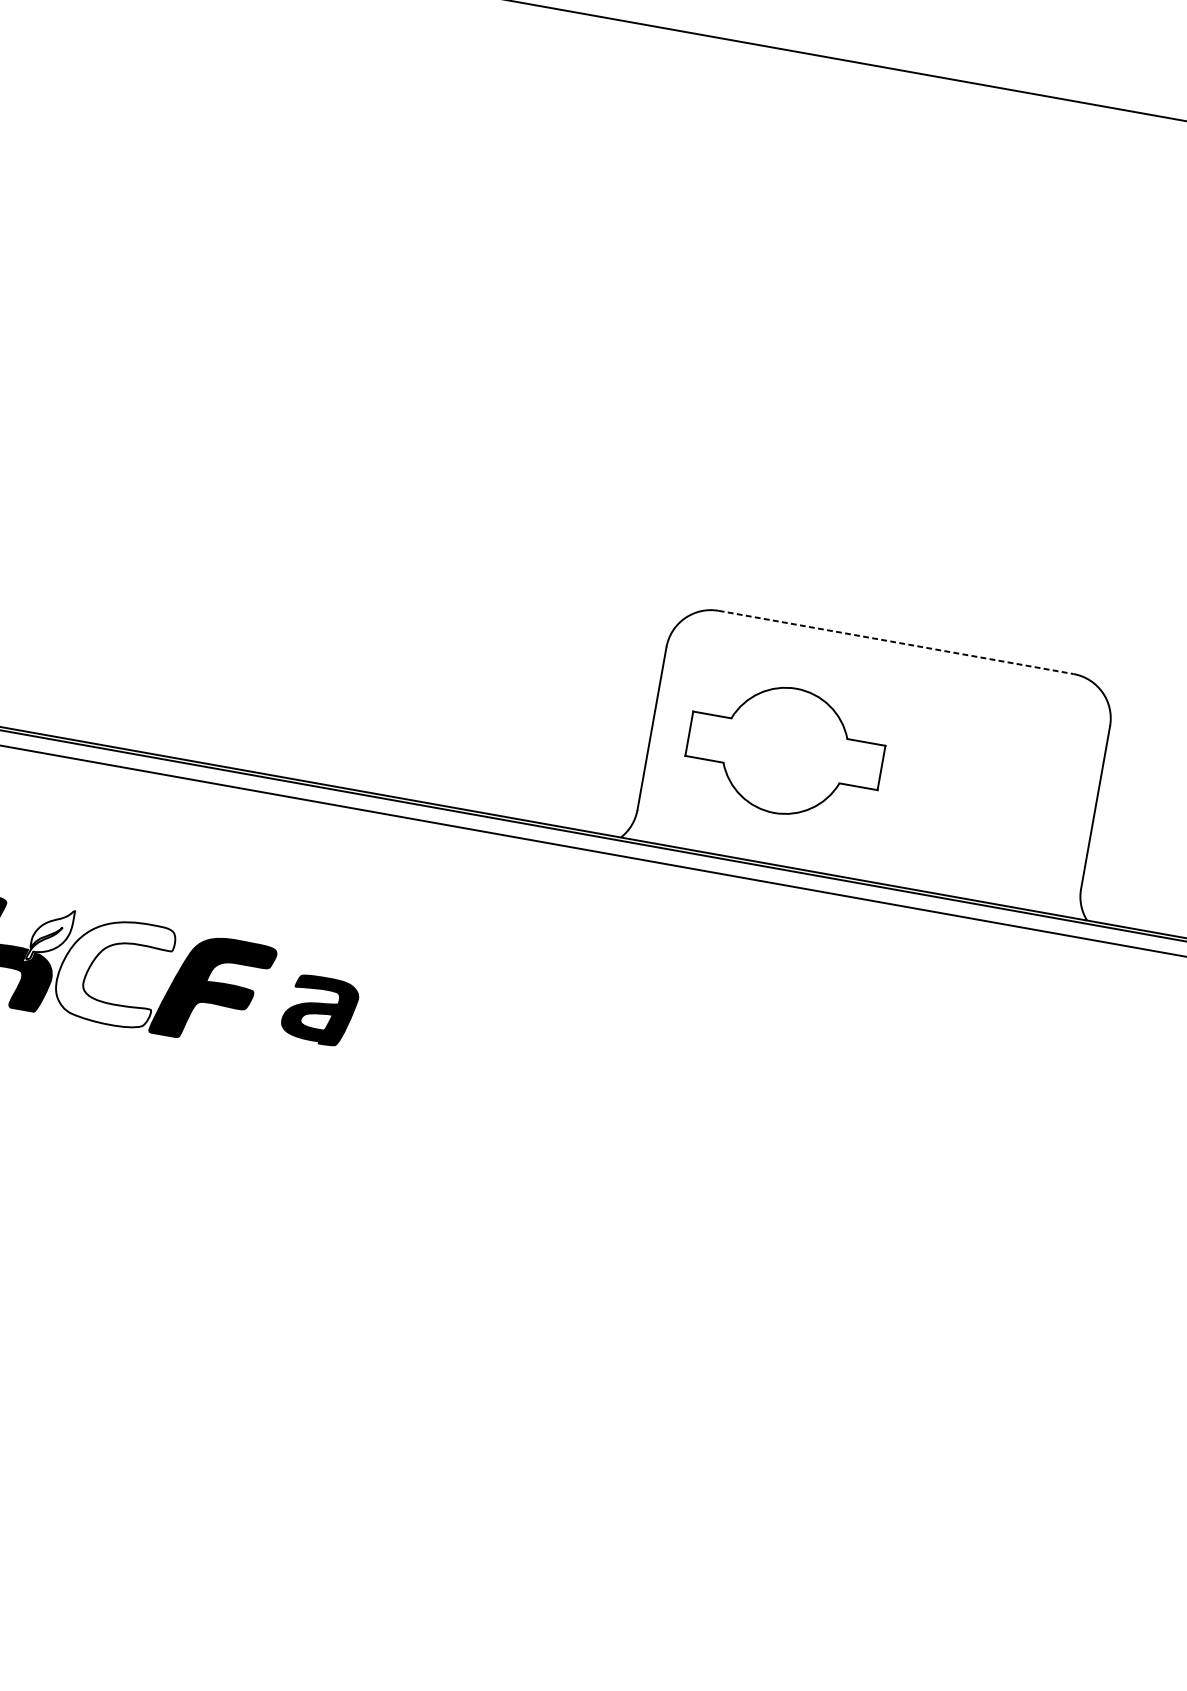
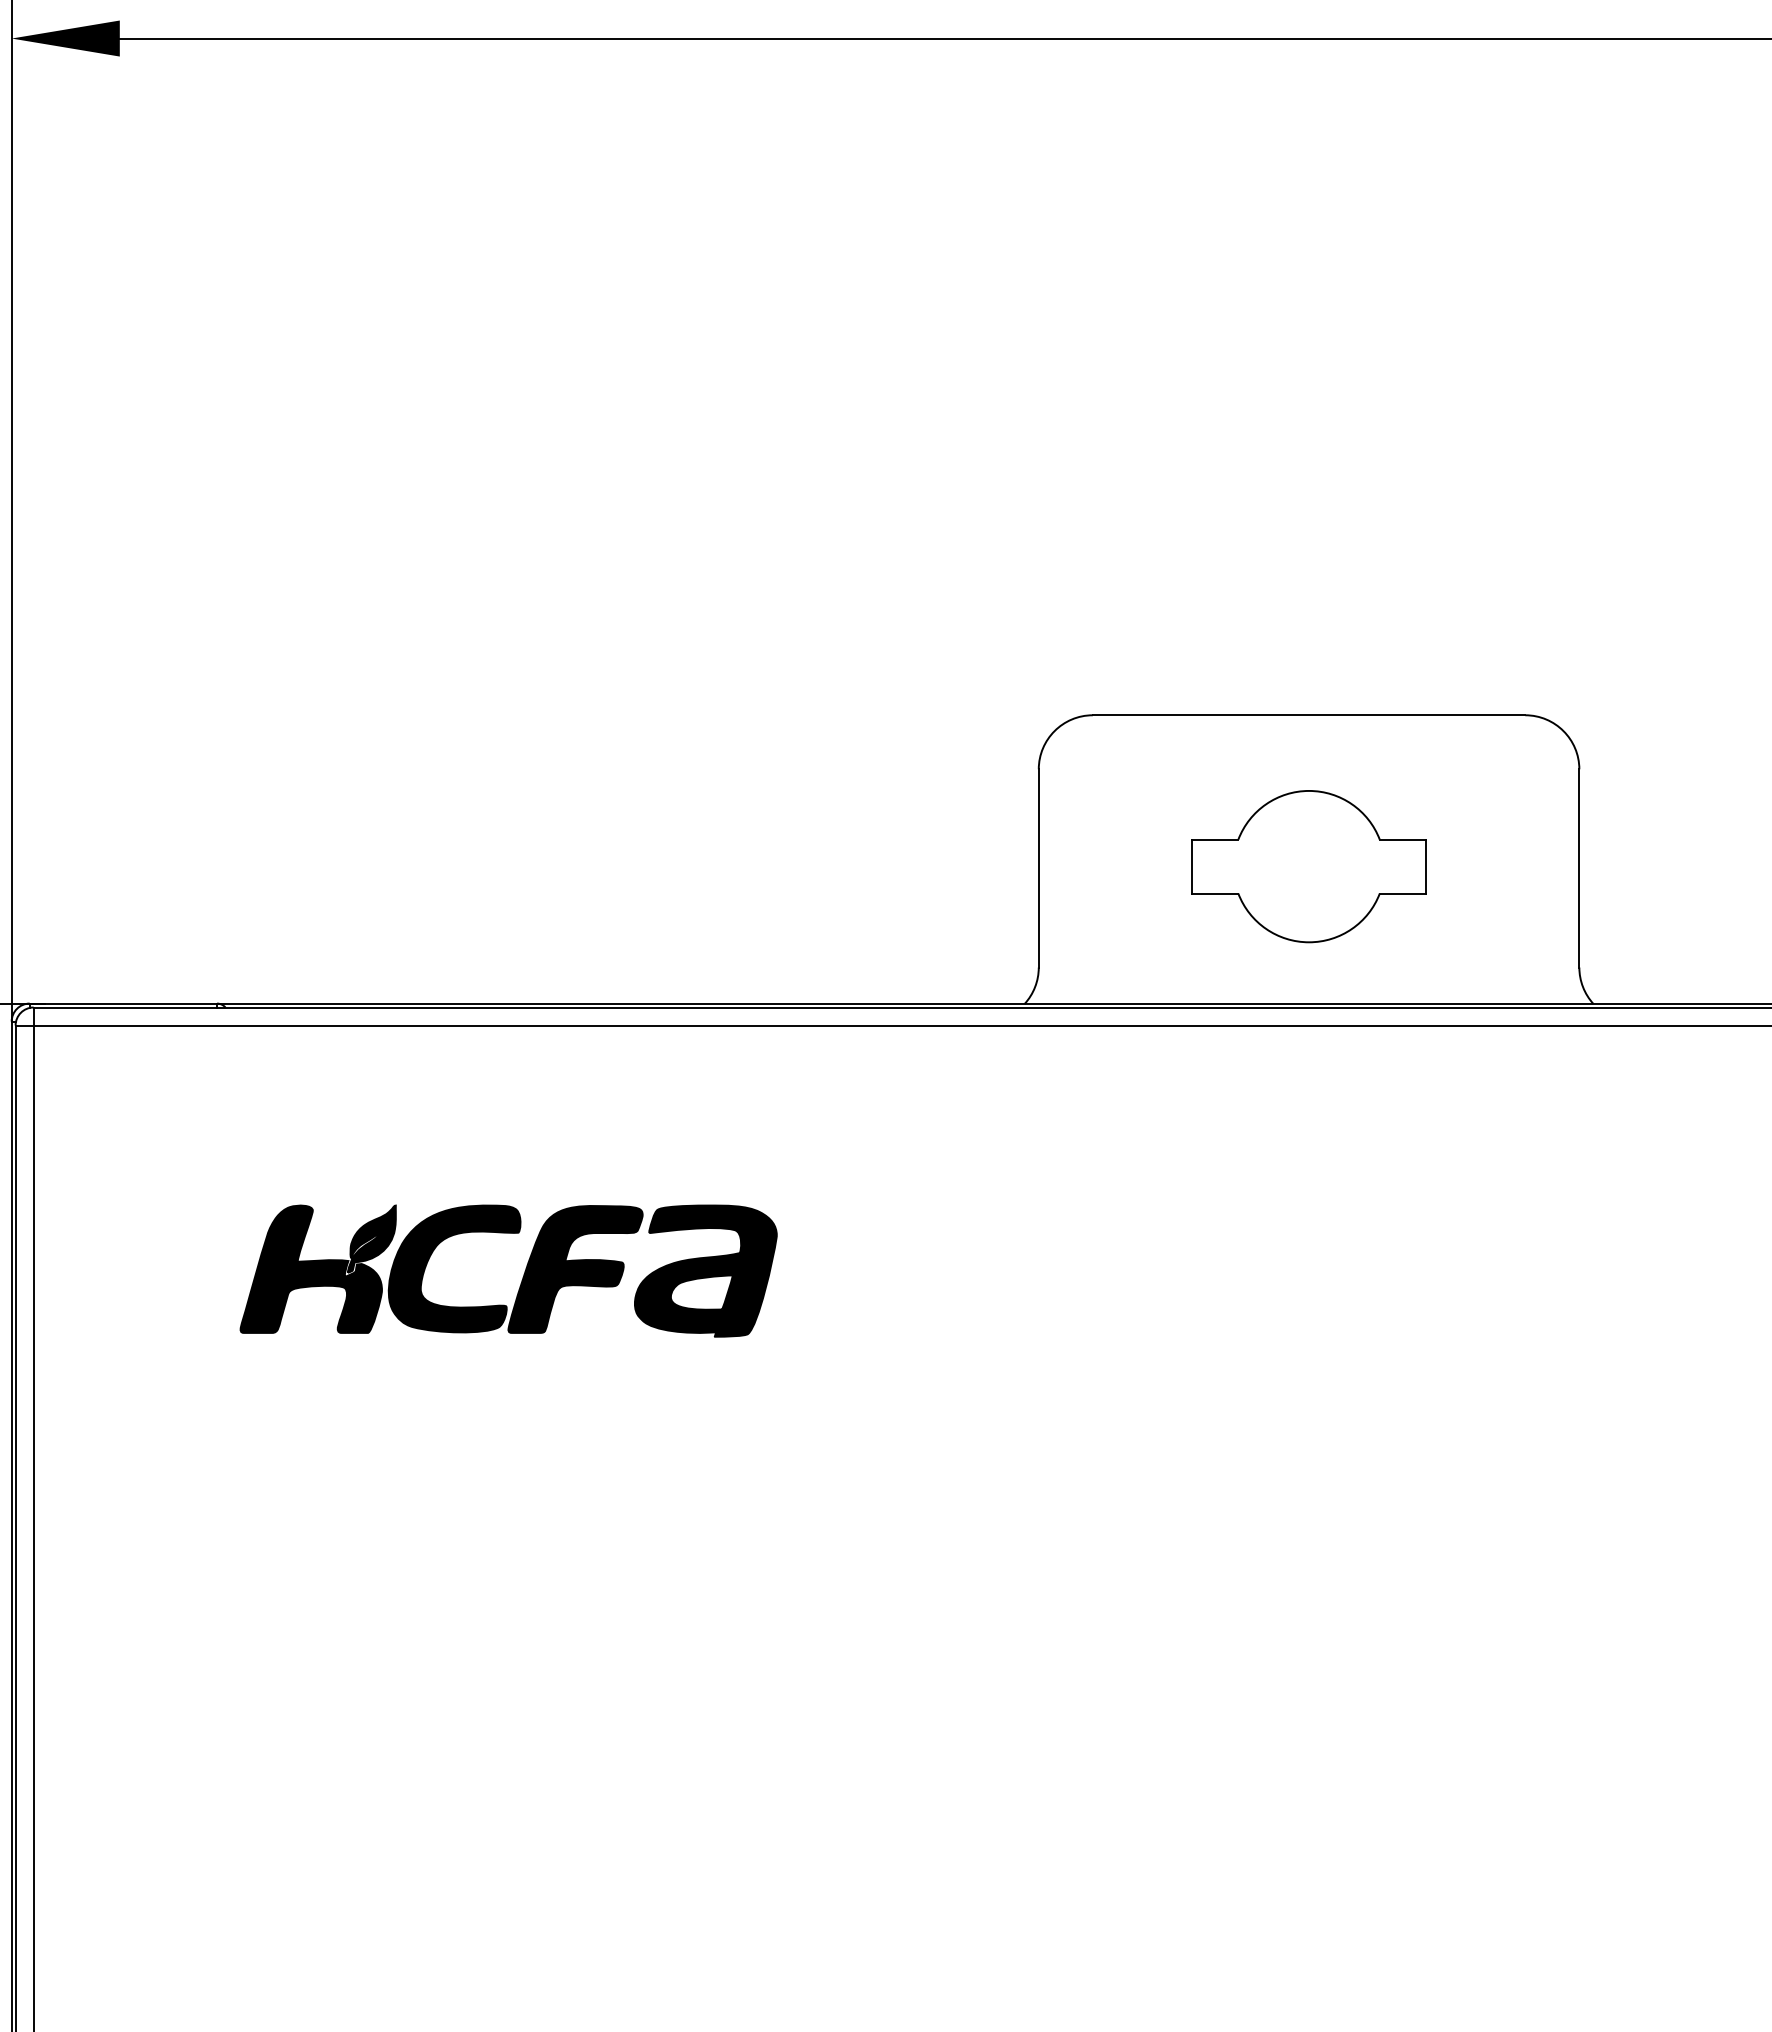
line: (896, 642) -> (1309, 715), dashed -> solid
part: (784, 750) -> (1308, 866), moved
fill: (50, 934) -> (371, 1238), added
fill: (114, 971) -> (454, 1268), added
part: (319, 1009) -> (705, 1270), size x1.67

